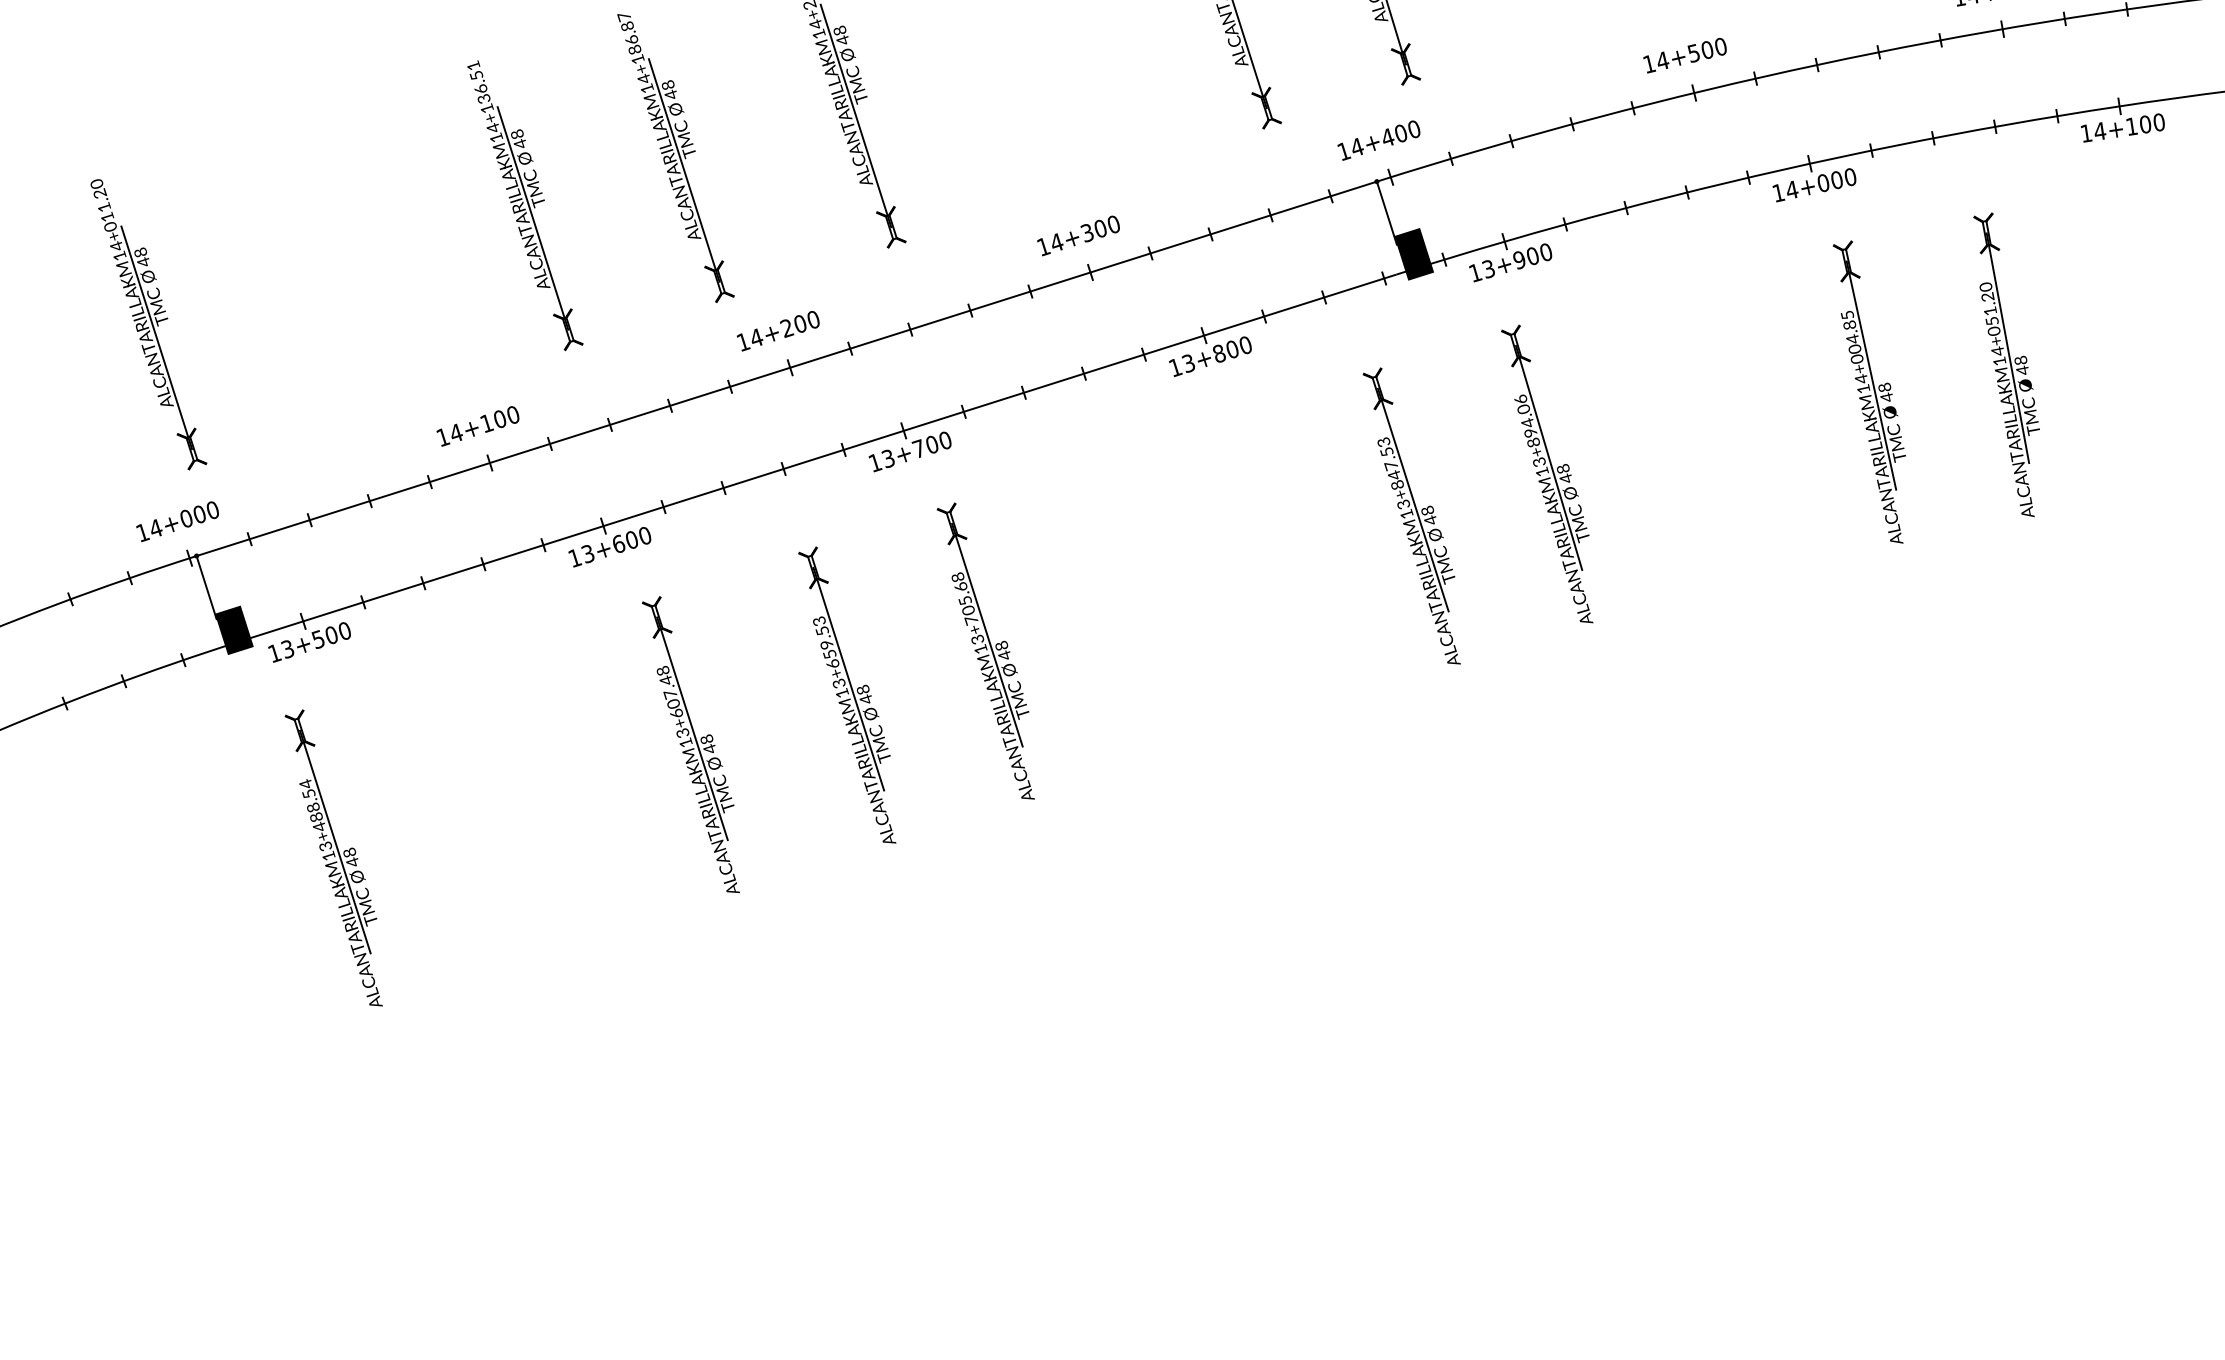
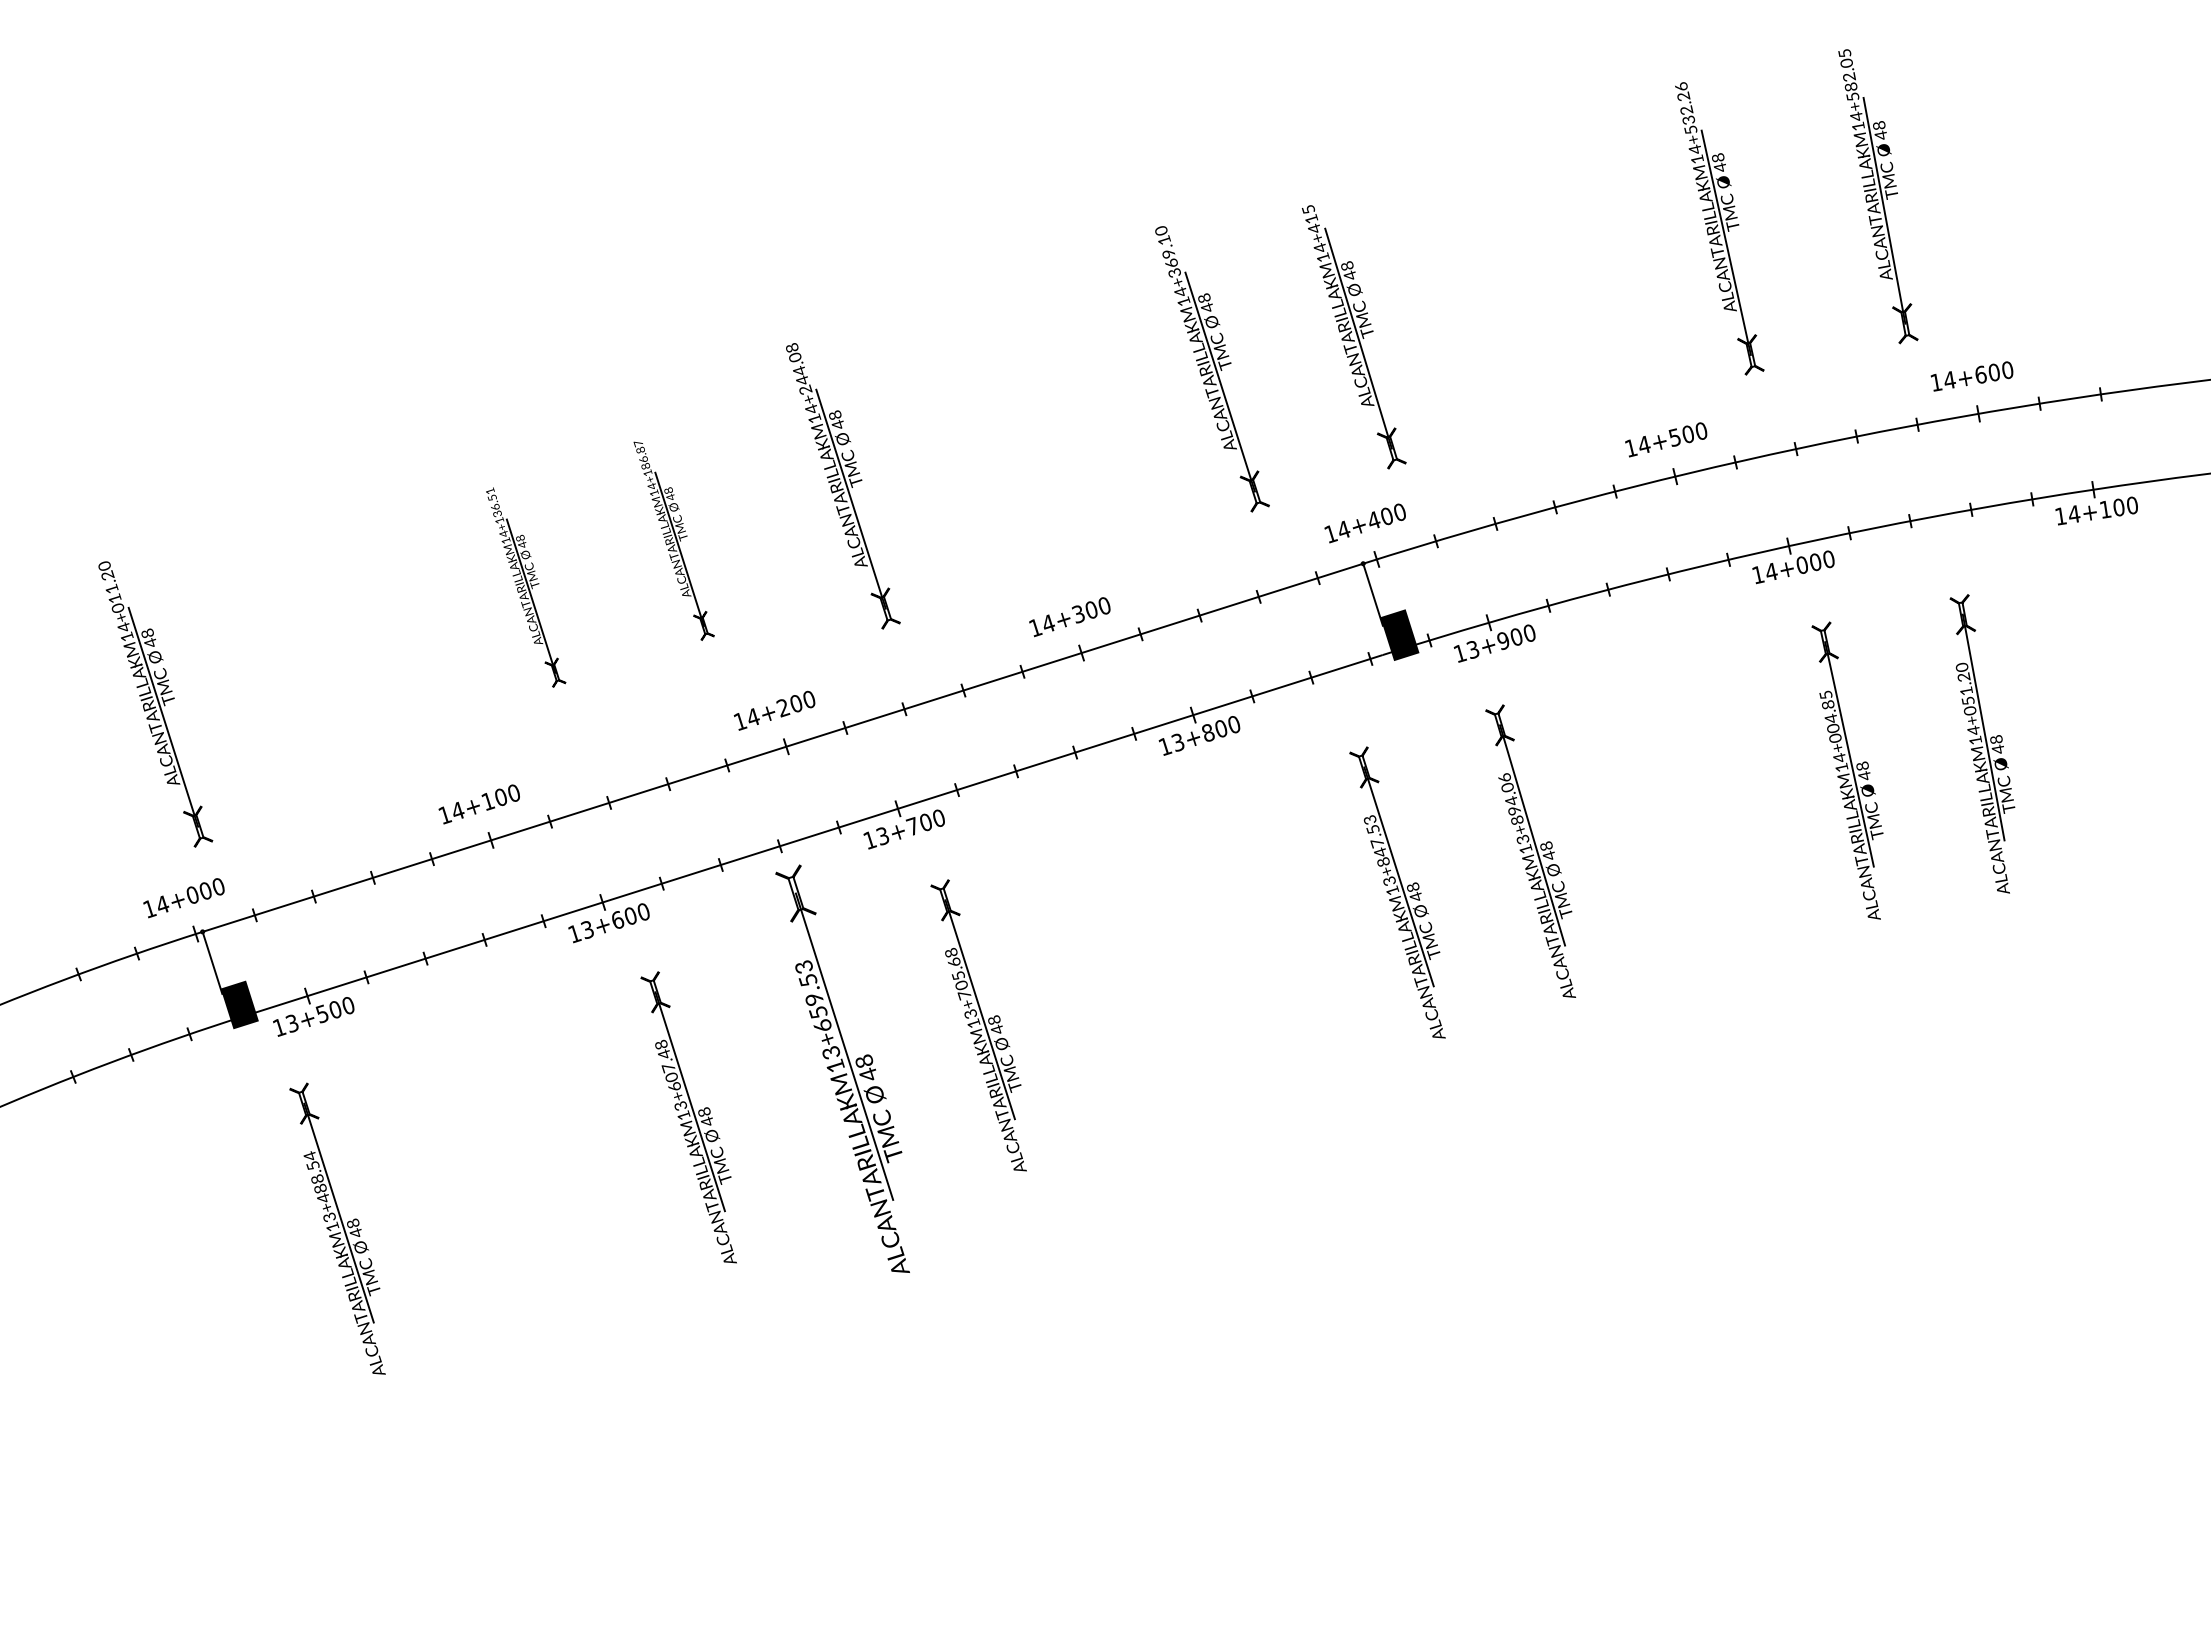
part: (675, 159) -> (673, 541), size x0.7
part: (524, 205) -> (525, 587), size x0.7
part: (847, 694) -> (842, 1068), size x1.4

